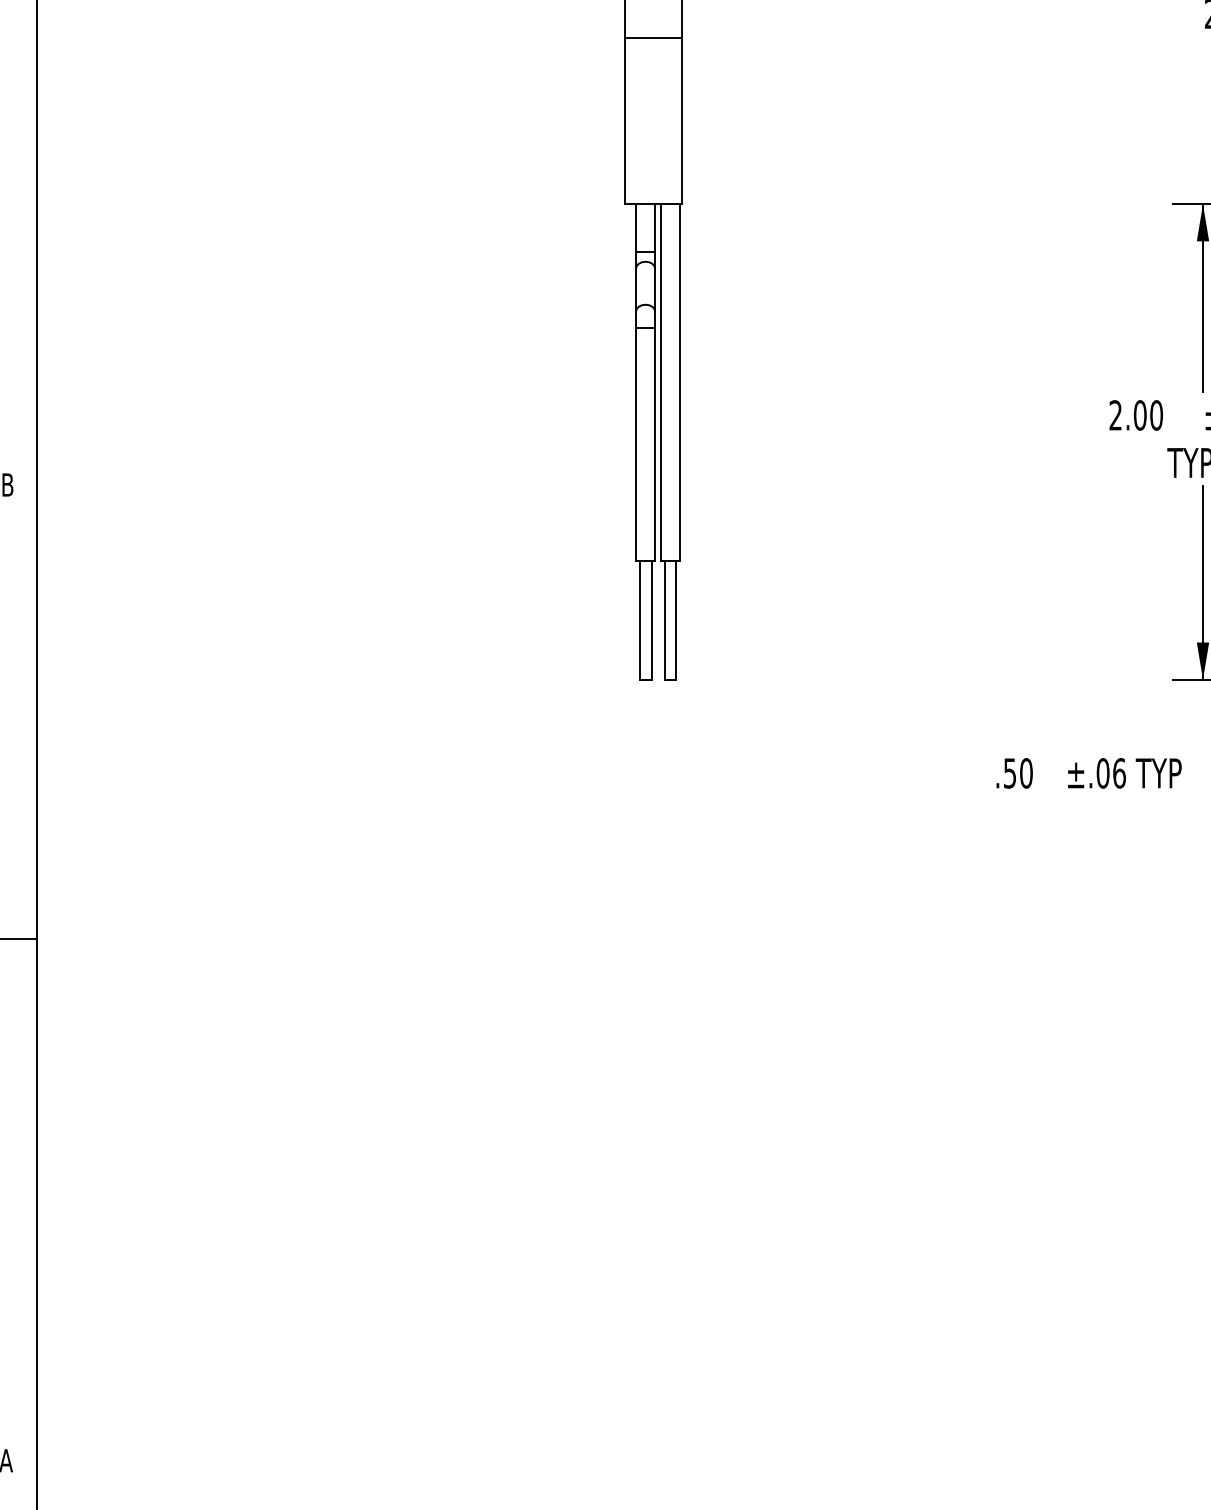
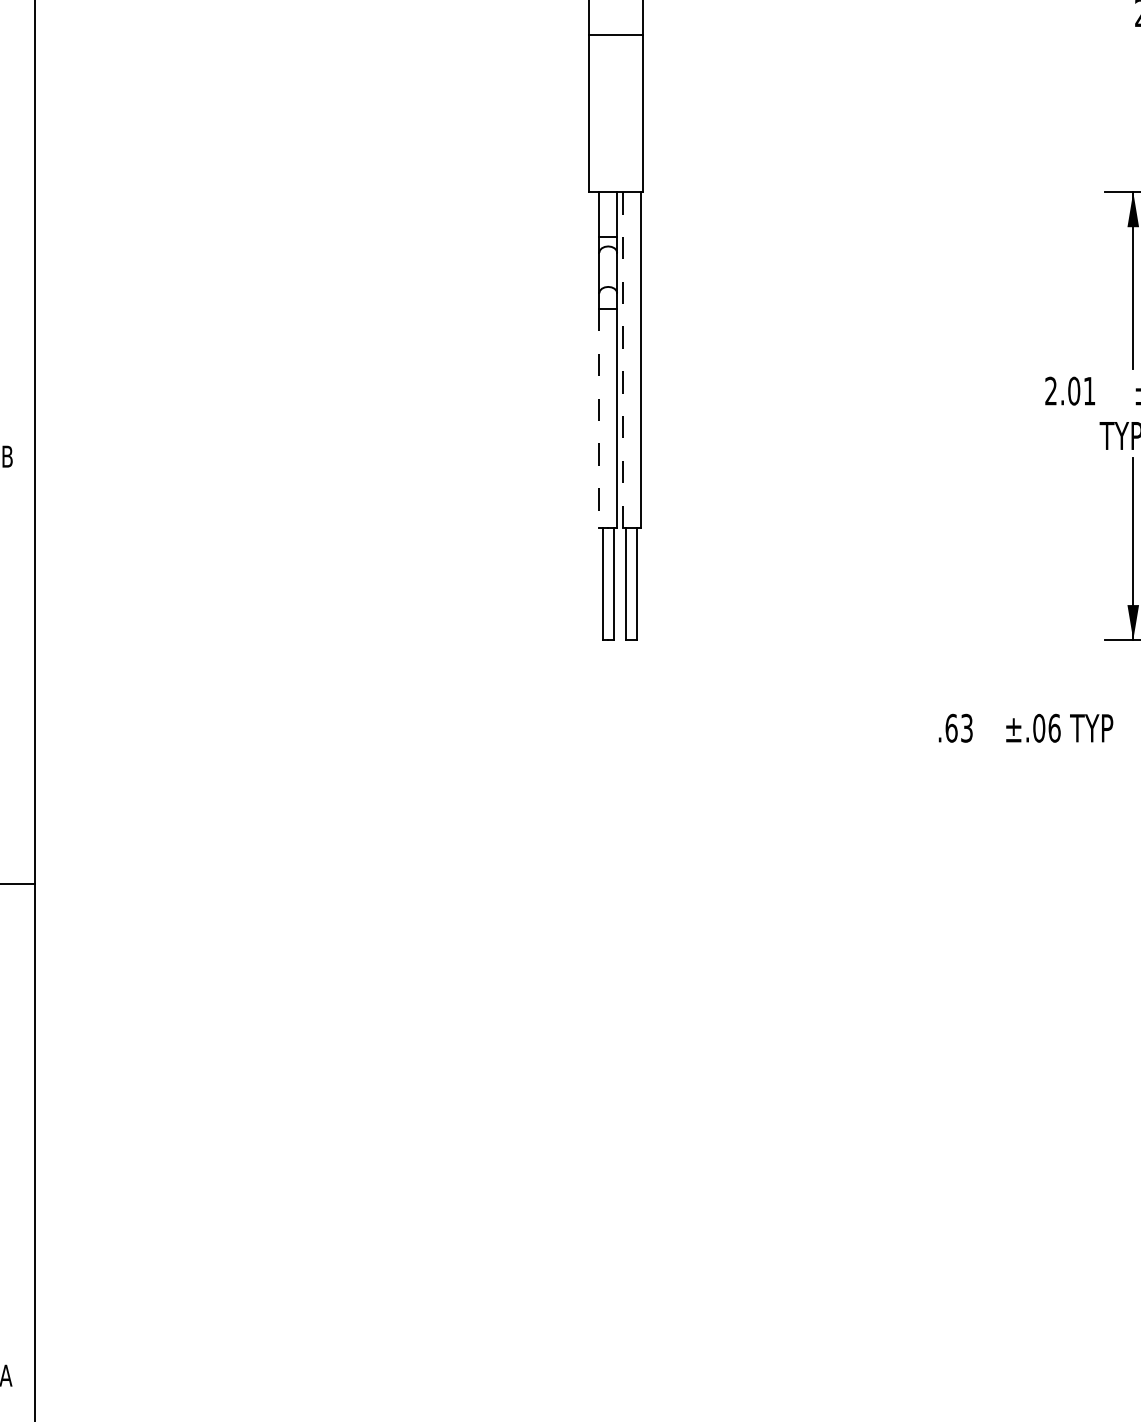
line: (661, 382) -> (623, 360), solid -> dashed
text: (1156, 415) -> (1089, 391), 2.00 -> 2.01
line: (636, 444) -> (599, 418), solid -> dashed
text: (1017, 773) -> (958, 728), .50 -> .63

